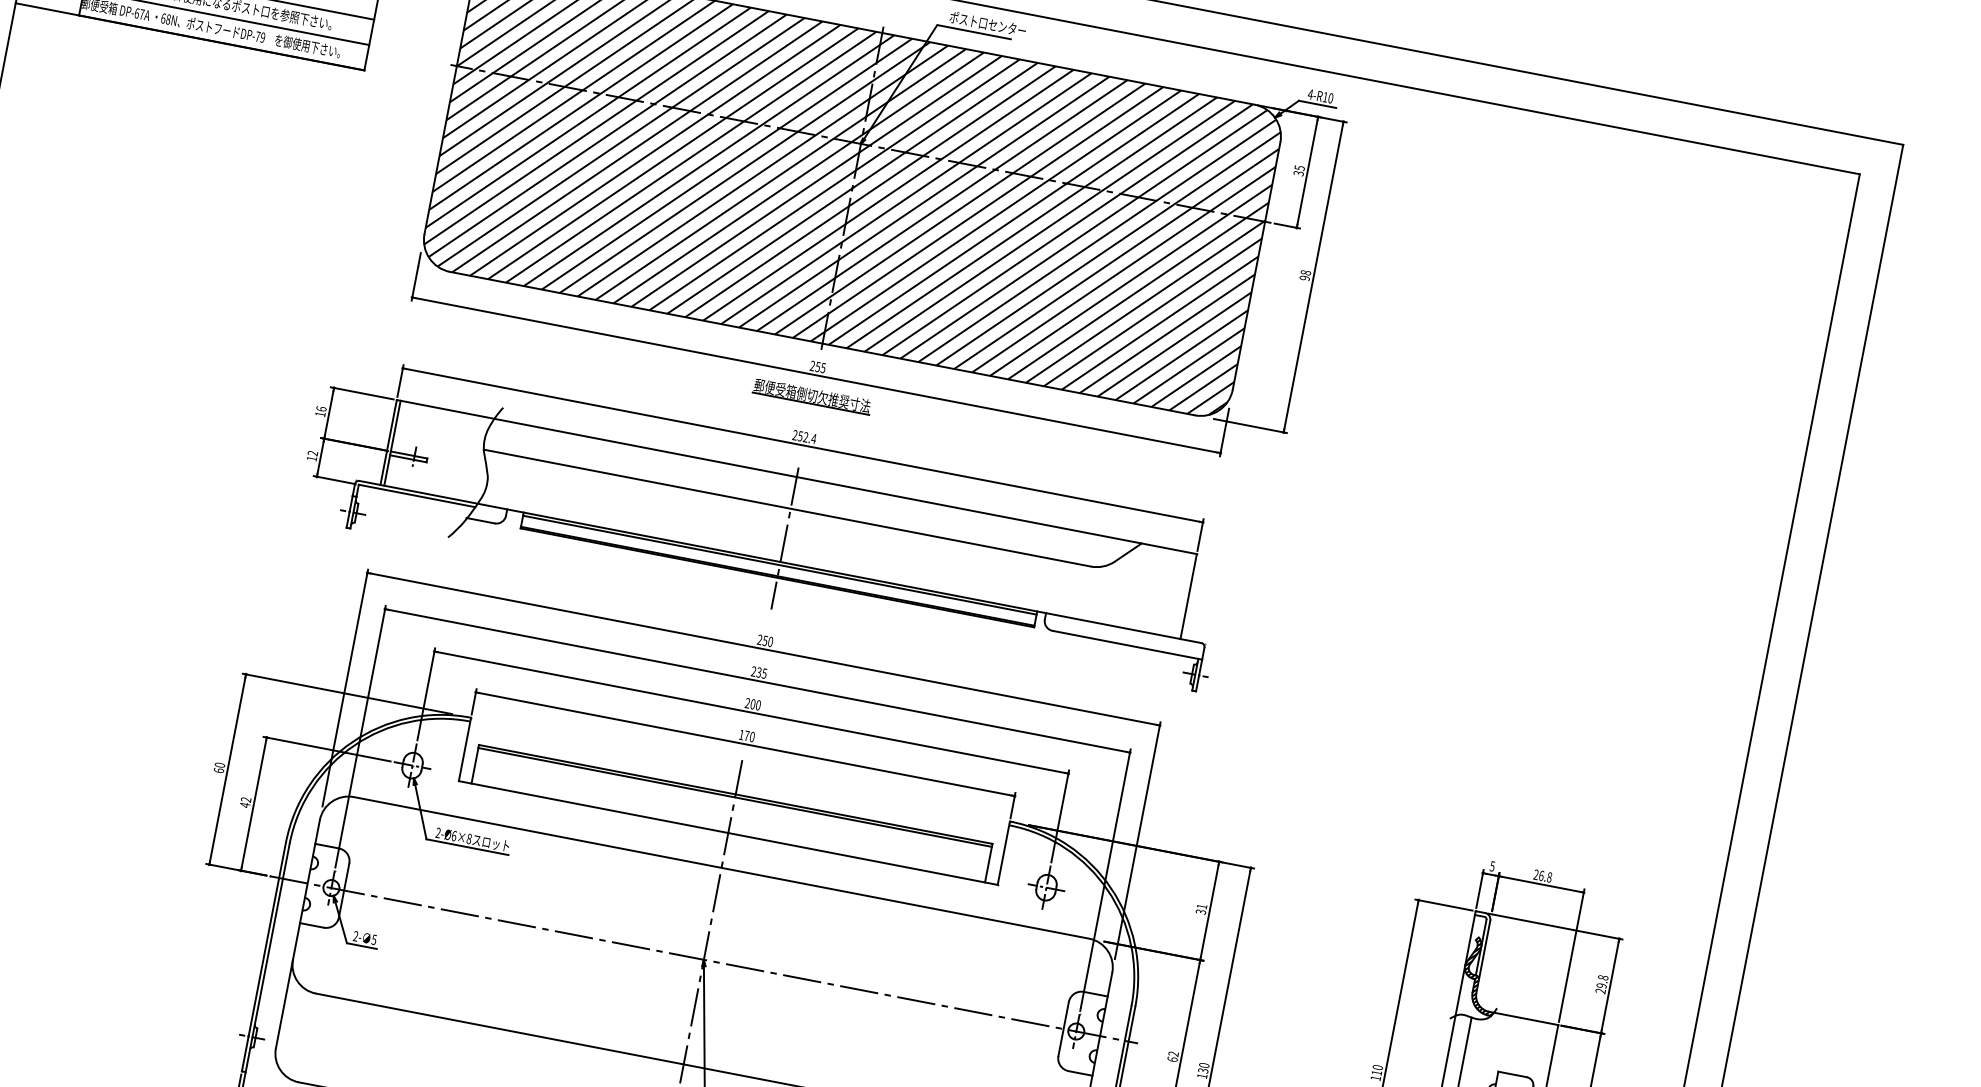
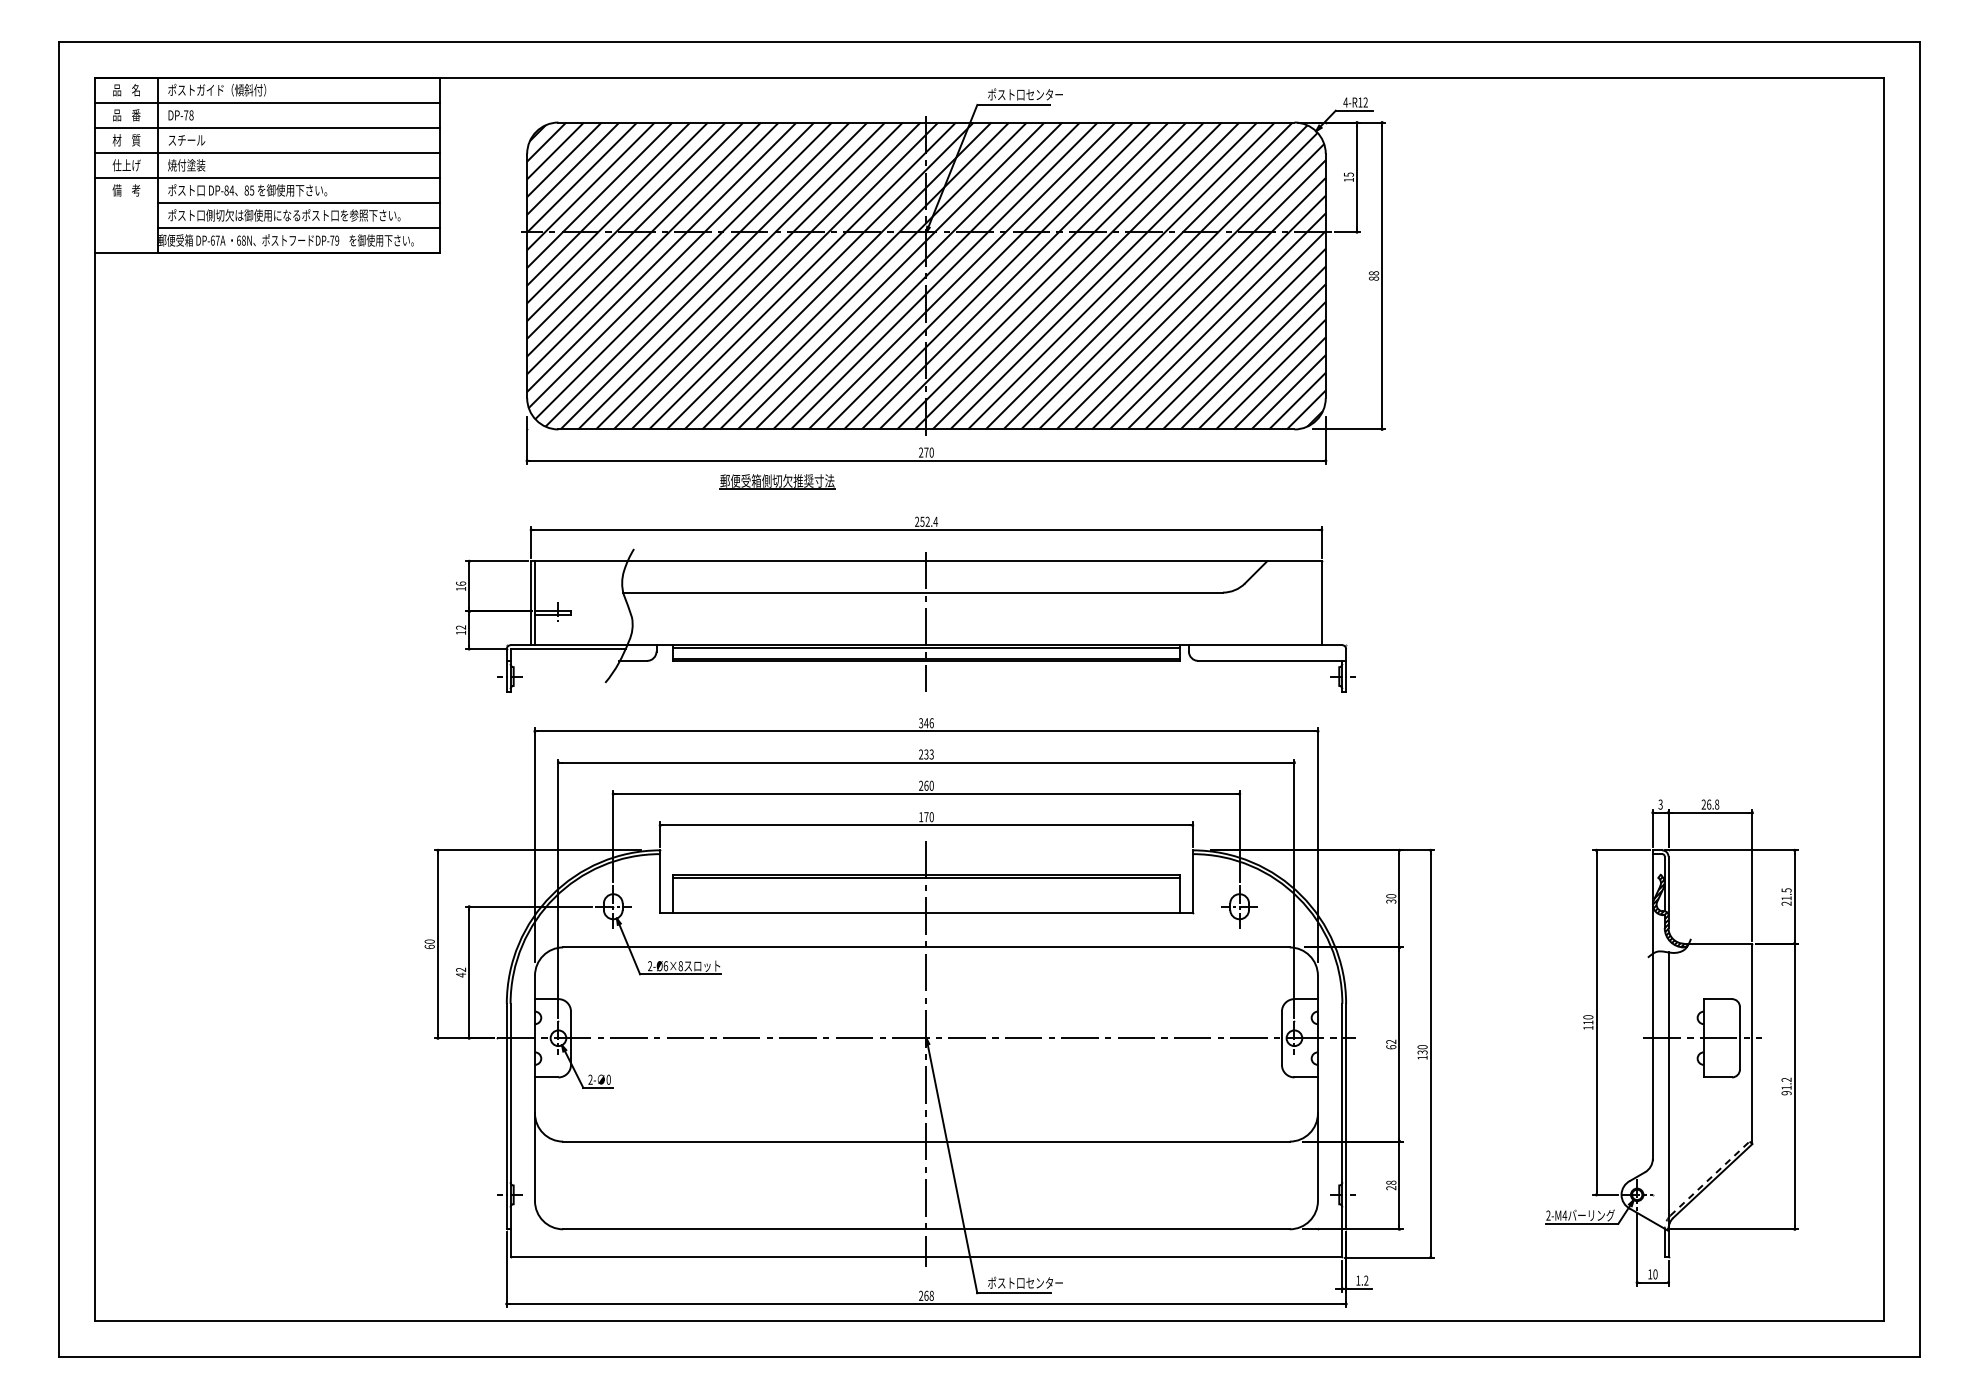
text: (1330, 98) -> (1365, 102), 4-R10 -> 4-R12
text: (1298, 173) -> (1348, 180), 35 -> 15
text: (1304, 277) -> (1373, 278), 98 -> 88
text: (820, 367) -> (928, 452), 255 -> 270
part: (812, 396) -> (777, 481), moved
text: (765, 641) -> (926, 723), 250 -> 346
text: (764, 672) -> (931, 753), 235 -> 233
text: (753, 703) -> (926, 785), 200 -> 260
text: (1492, 865) -> (1660, 803), 5 -> 3
text: (1202, 906) -> (1391, 896), 31 -> 30
text: (374, 939) -> (608, 1079), 5 -> 0
text: (1602, 981) -> (1786, 894), 29.8 -> 21.5

